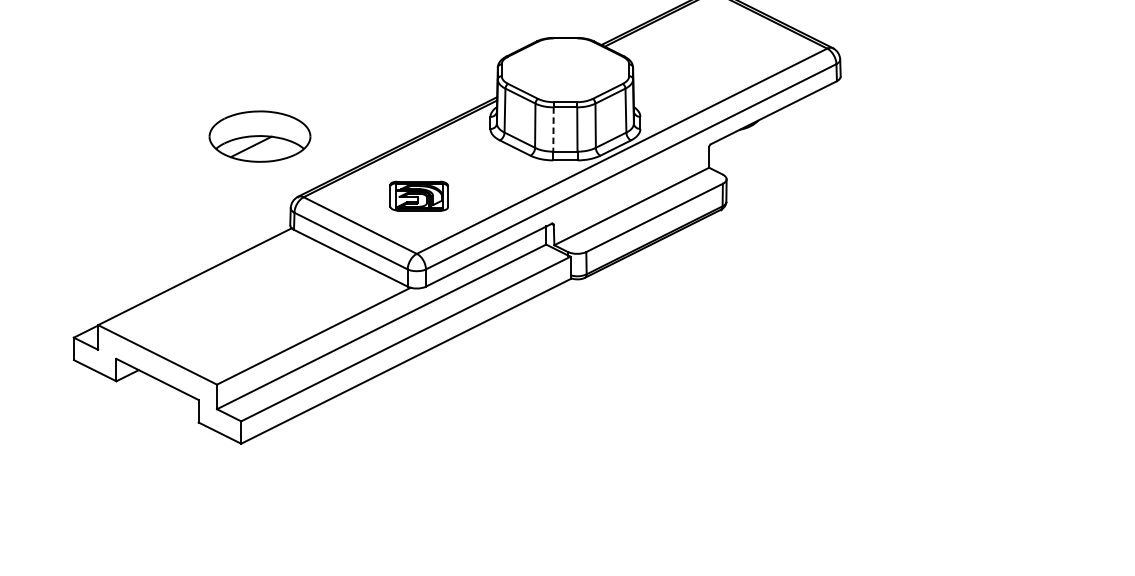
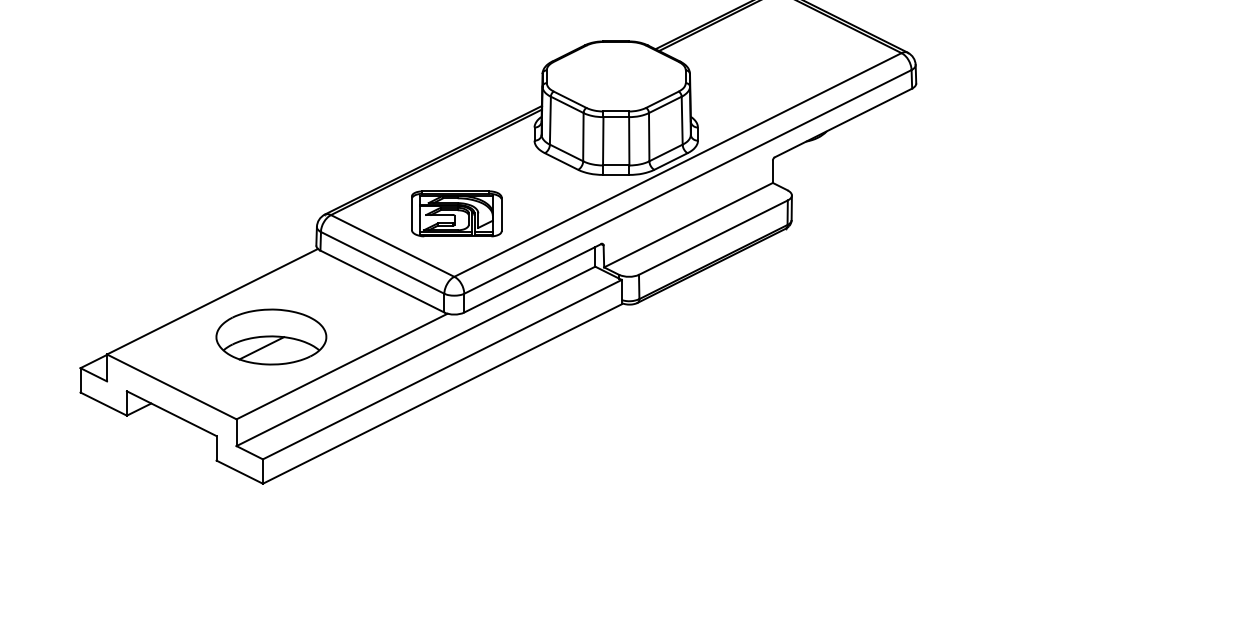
line: (553, 129) -> (603, 141), dashed -> solid
part: (260, 136) -> (271, 336), moved
part: (418, 195) -> (456, 213), size x1.43

